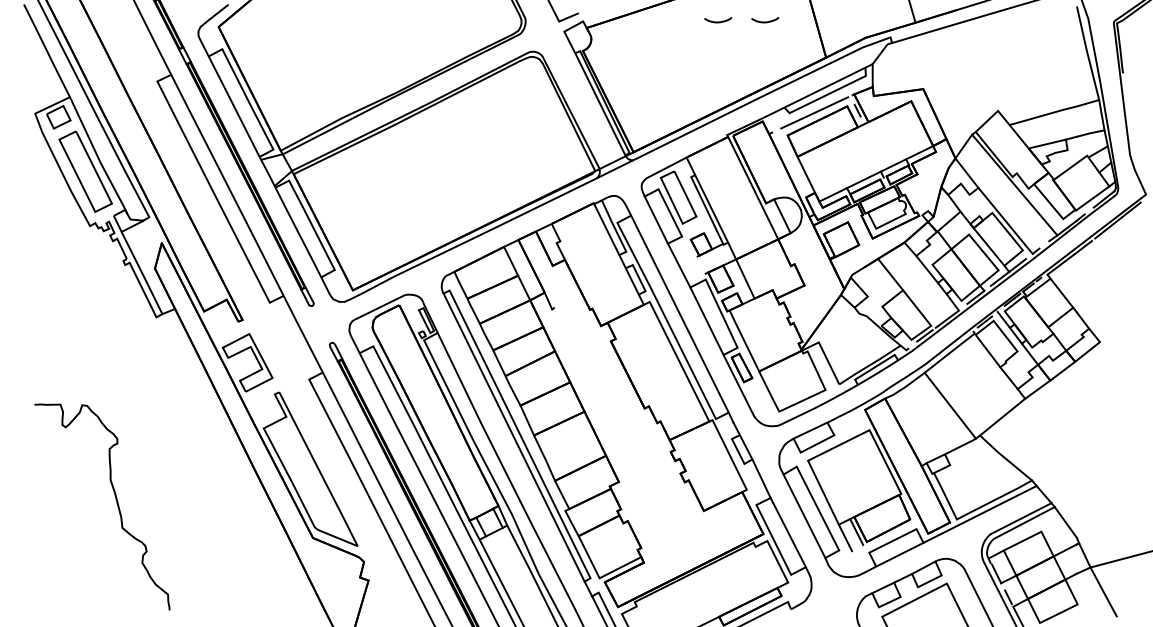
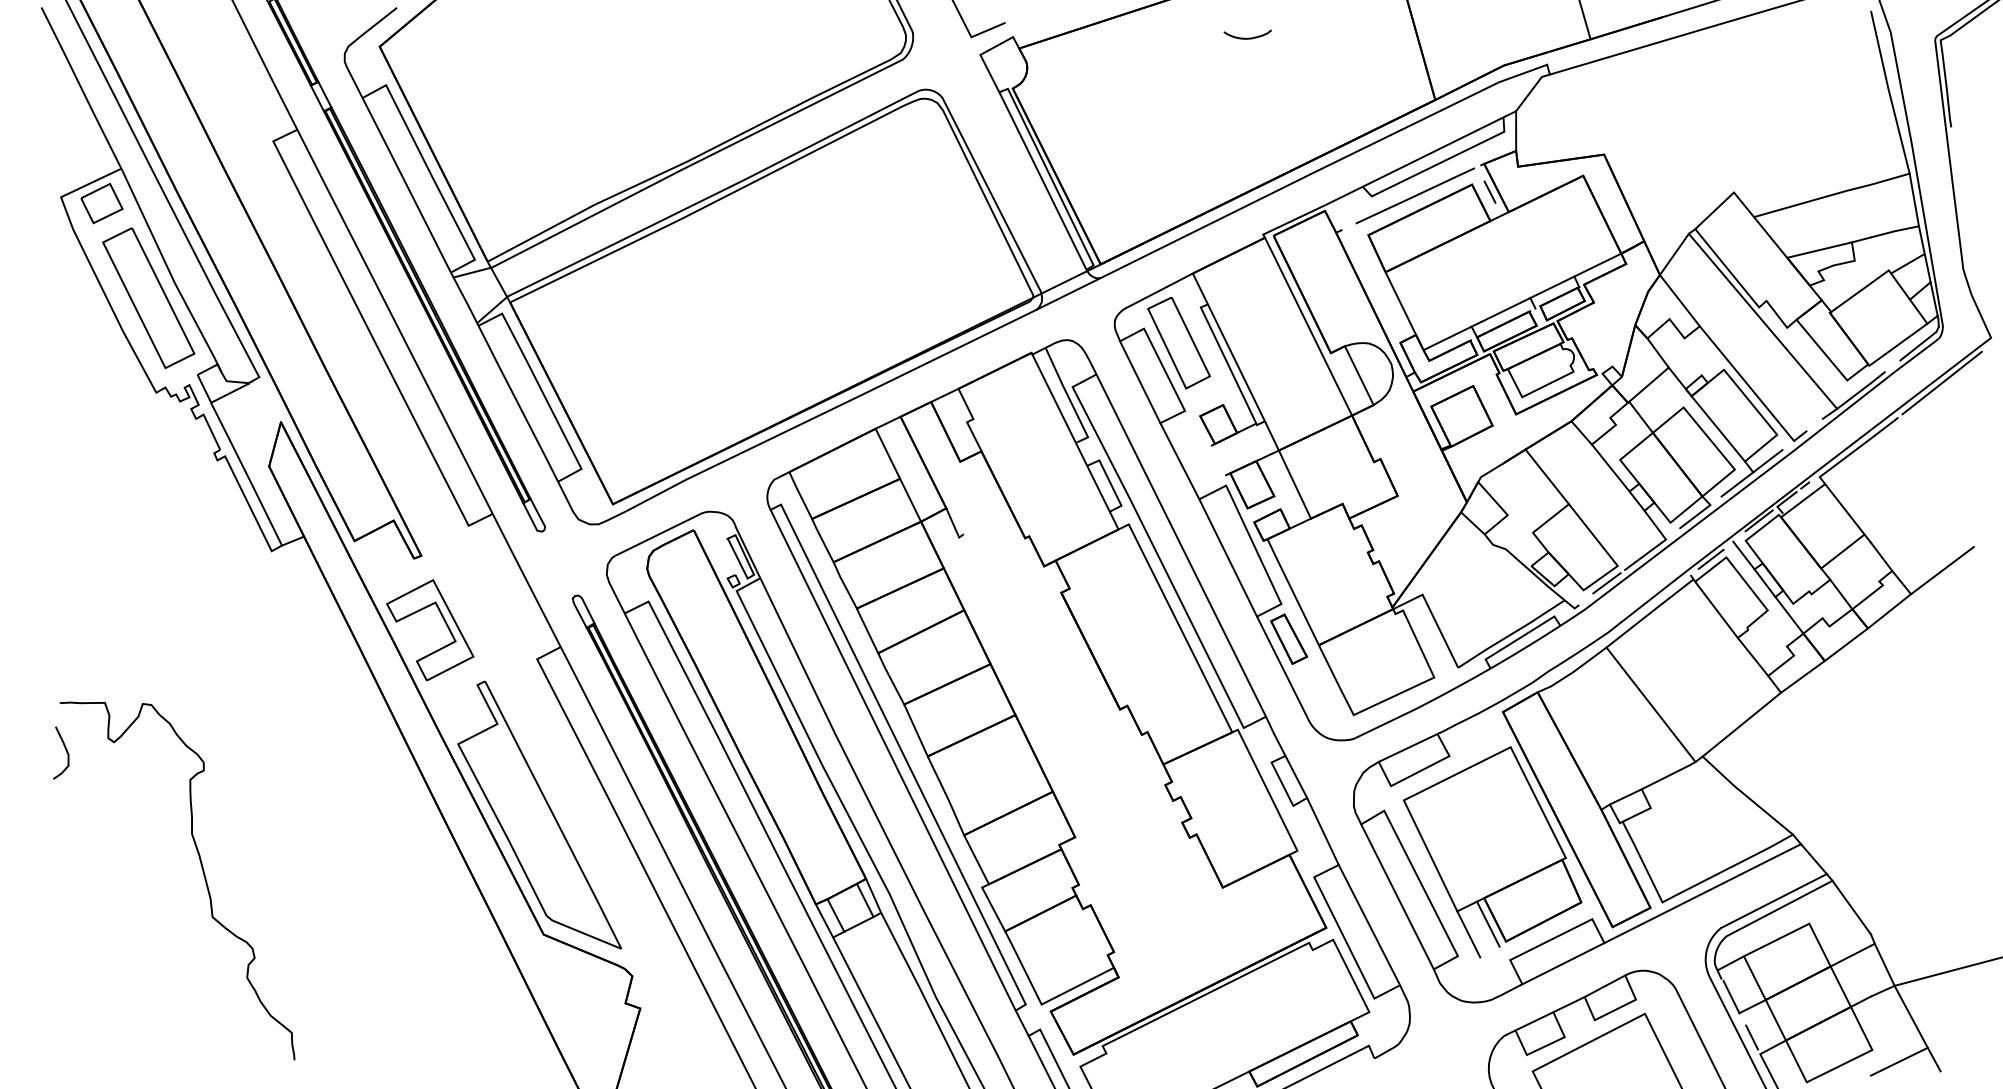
curve: (765, 21) -> (1329, 37), removed
line: (1117, 328) -> (1941, 570), added
curve: (37, 432) -> (64, 751), added
line: (1092, 611) -> (1898, 1062), added

